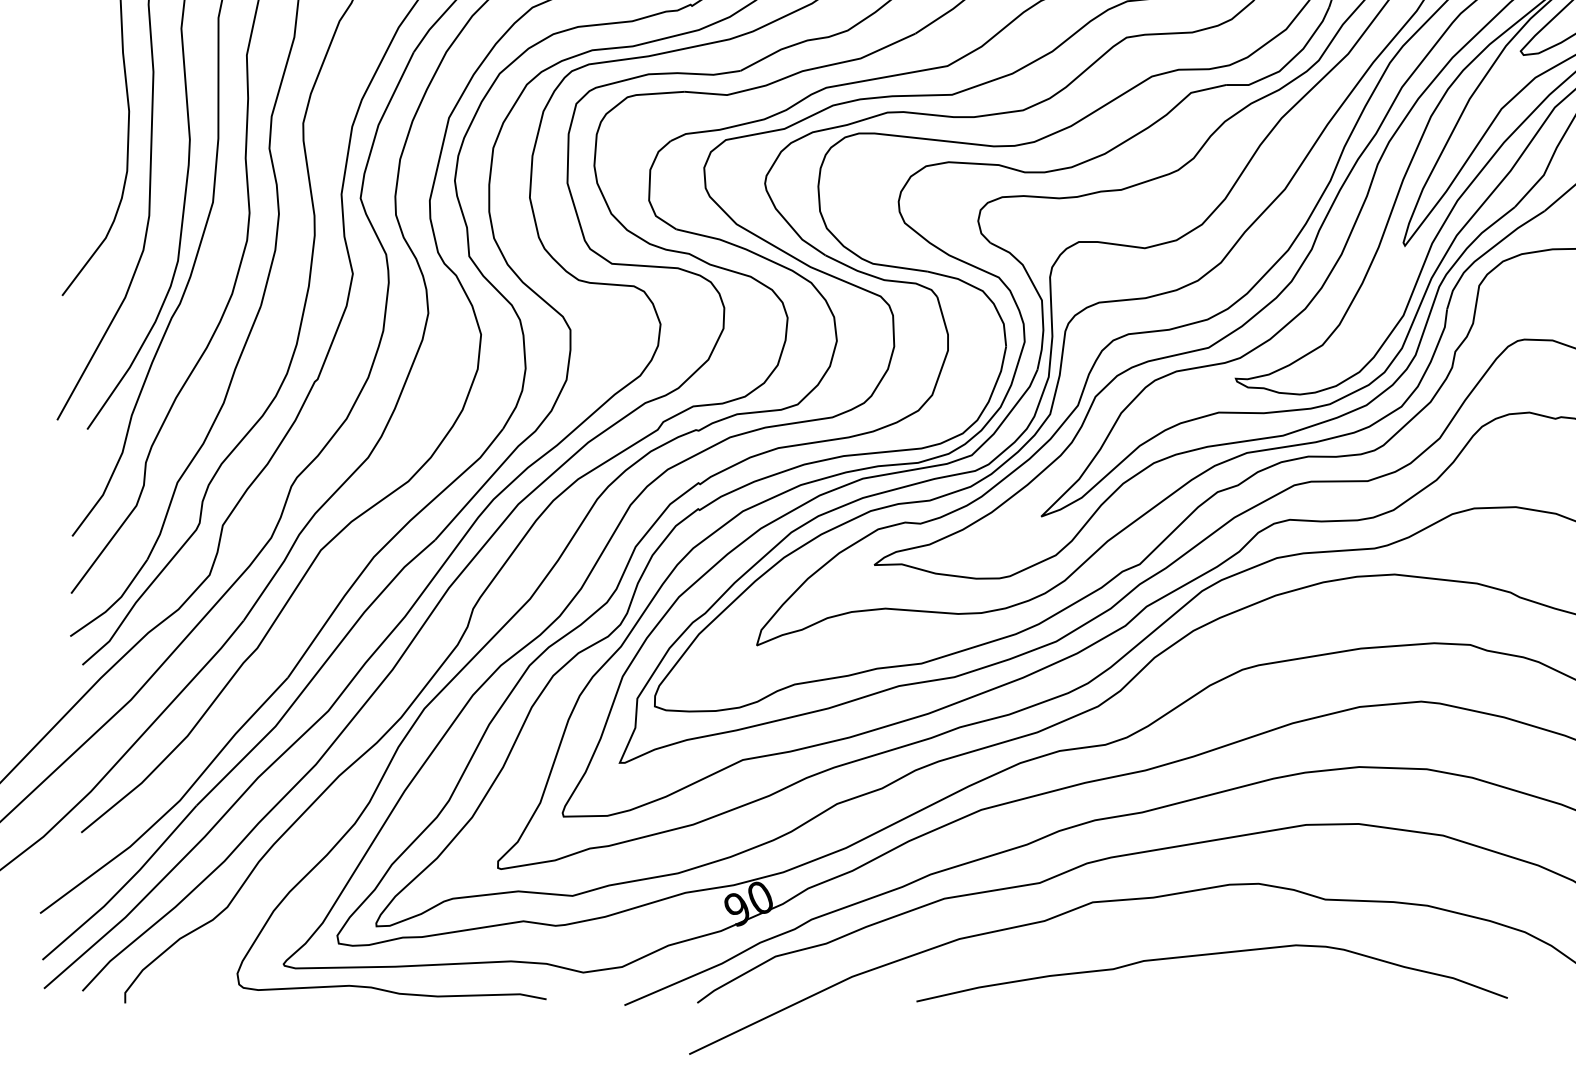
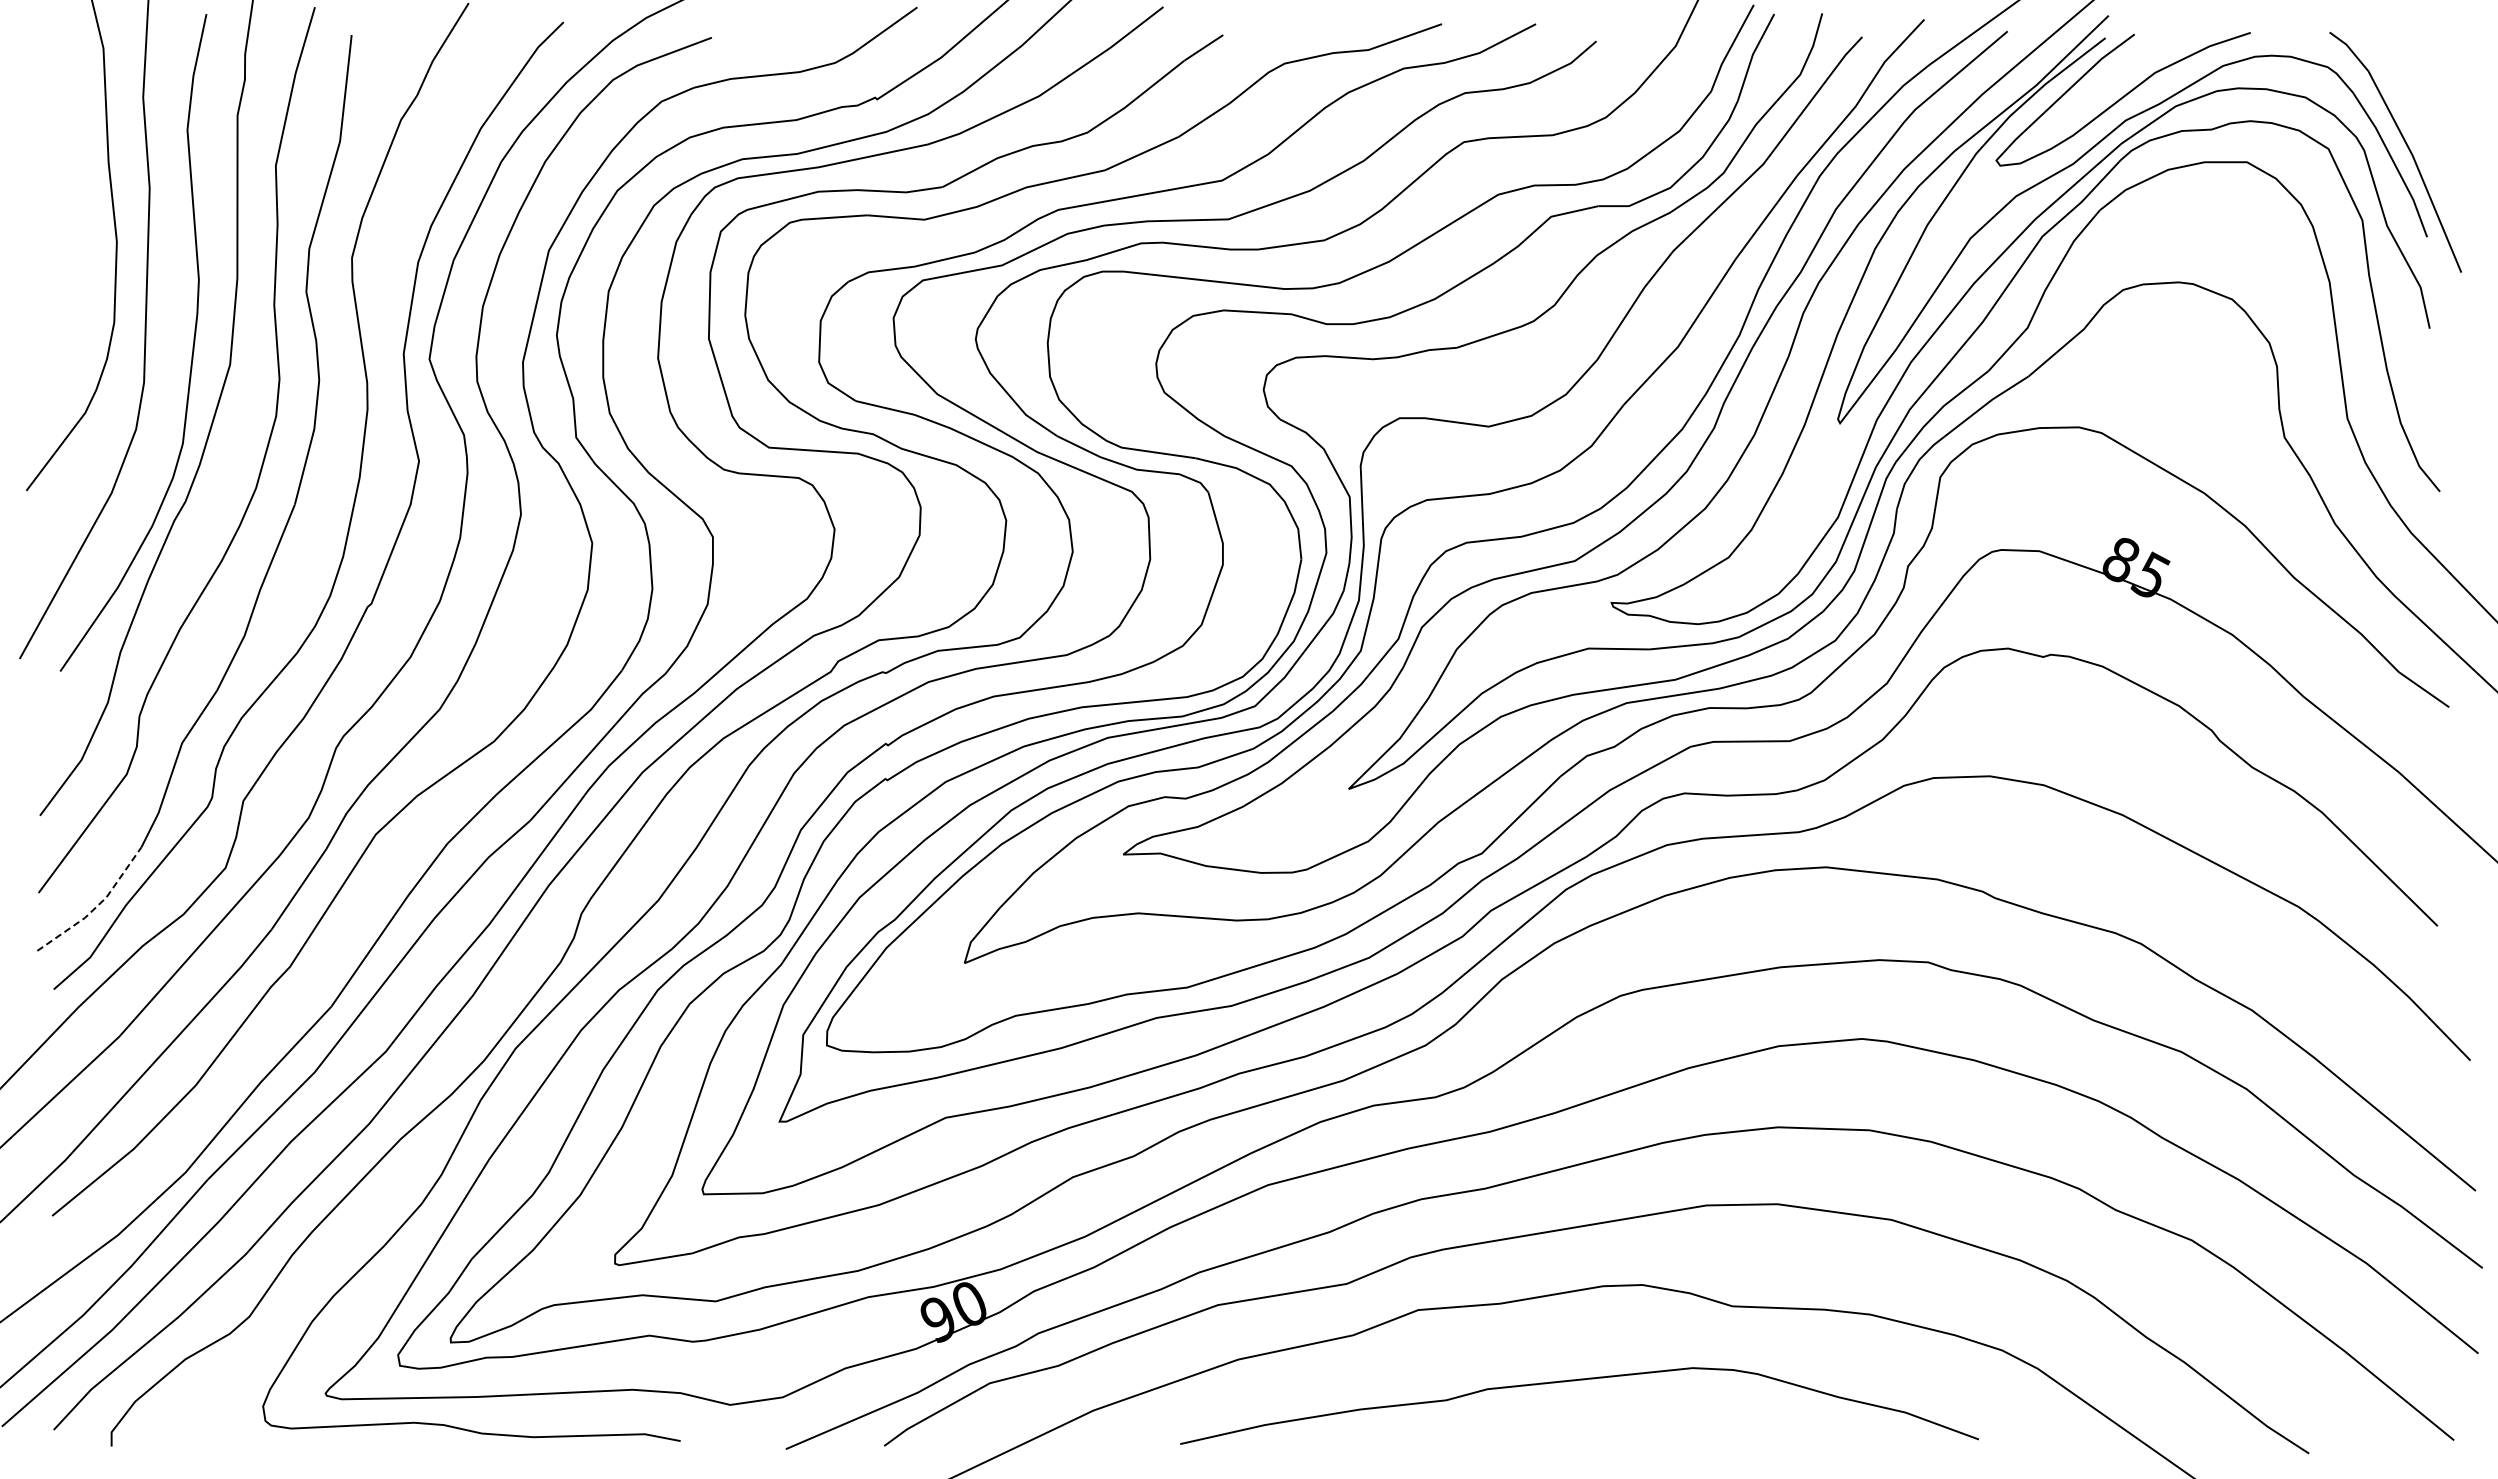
line: (114, 603) -> (97, 906), solid -> dashed

